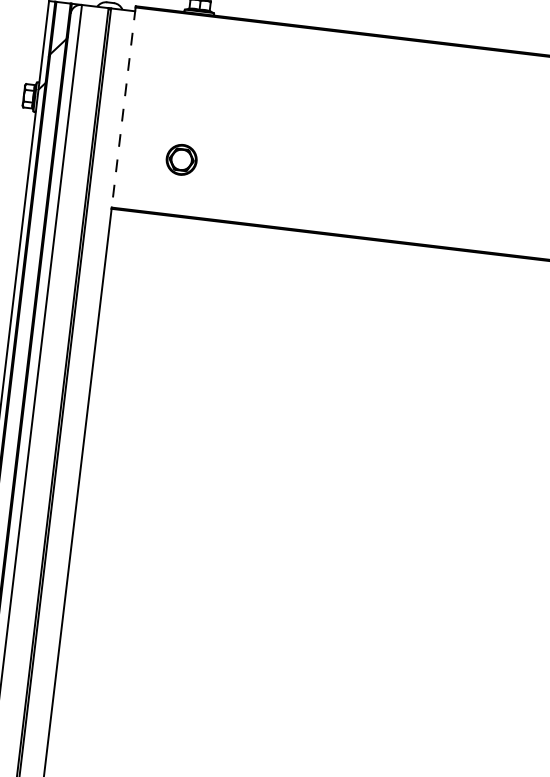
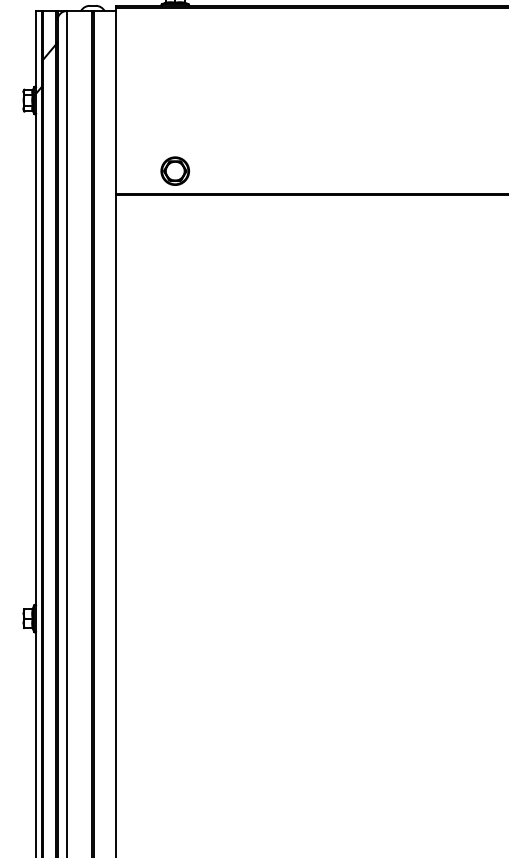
line: (123, 108) -> (116, 101), dashed -> solid
part: (180, 159) -> (174, 170), moved

